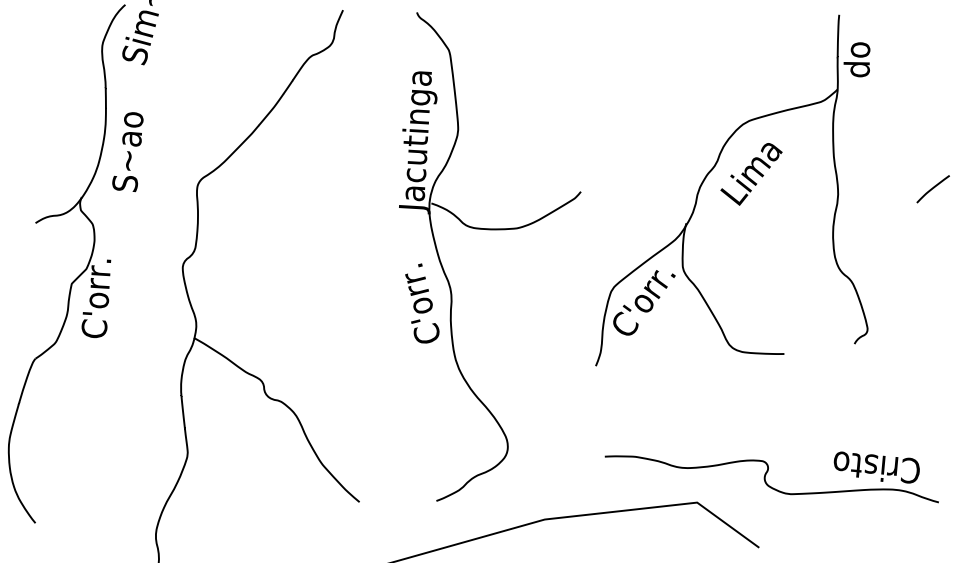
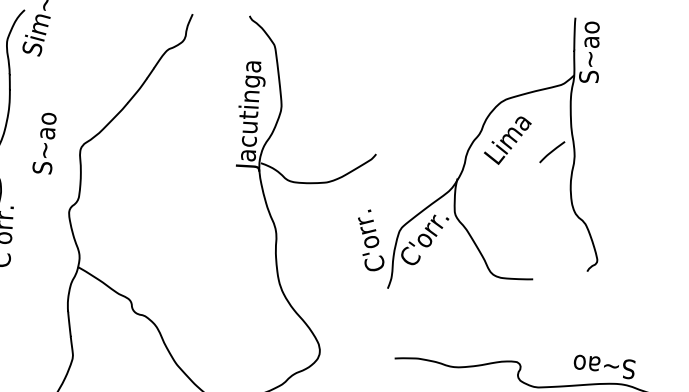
text: (856, 59) -> (588, 52), do -> S~ao
text: (127, 152) -> (44, 143), moved
curve: (932, 189) -> (551, 152), moved
text: (422, 303) -> (371, 240), moved
text: (876, 467) -> (604, 366), Cristo -> S~ao

